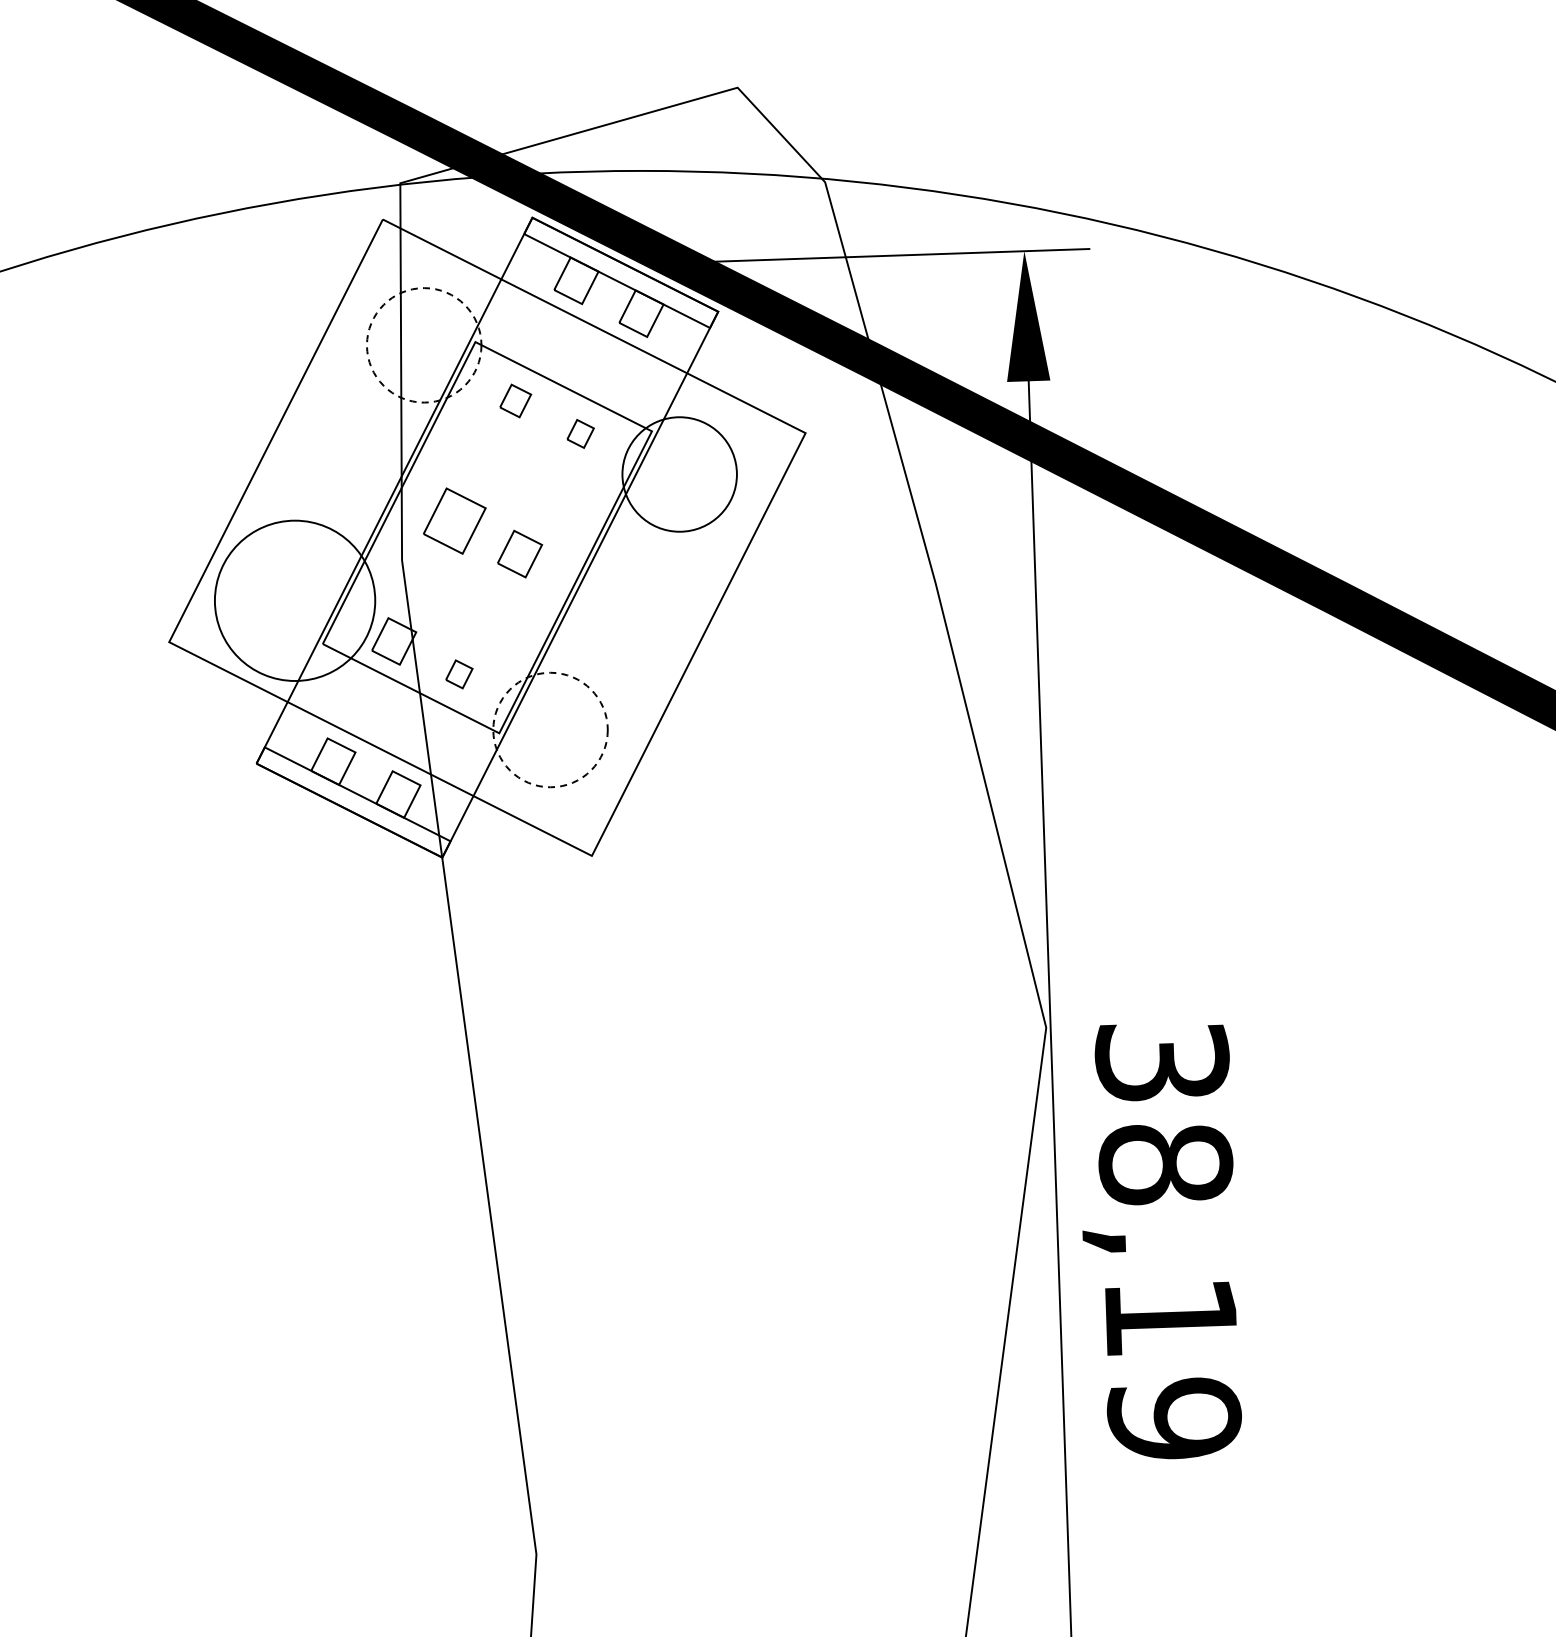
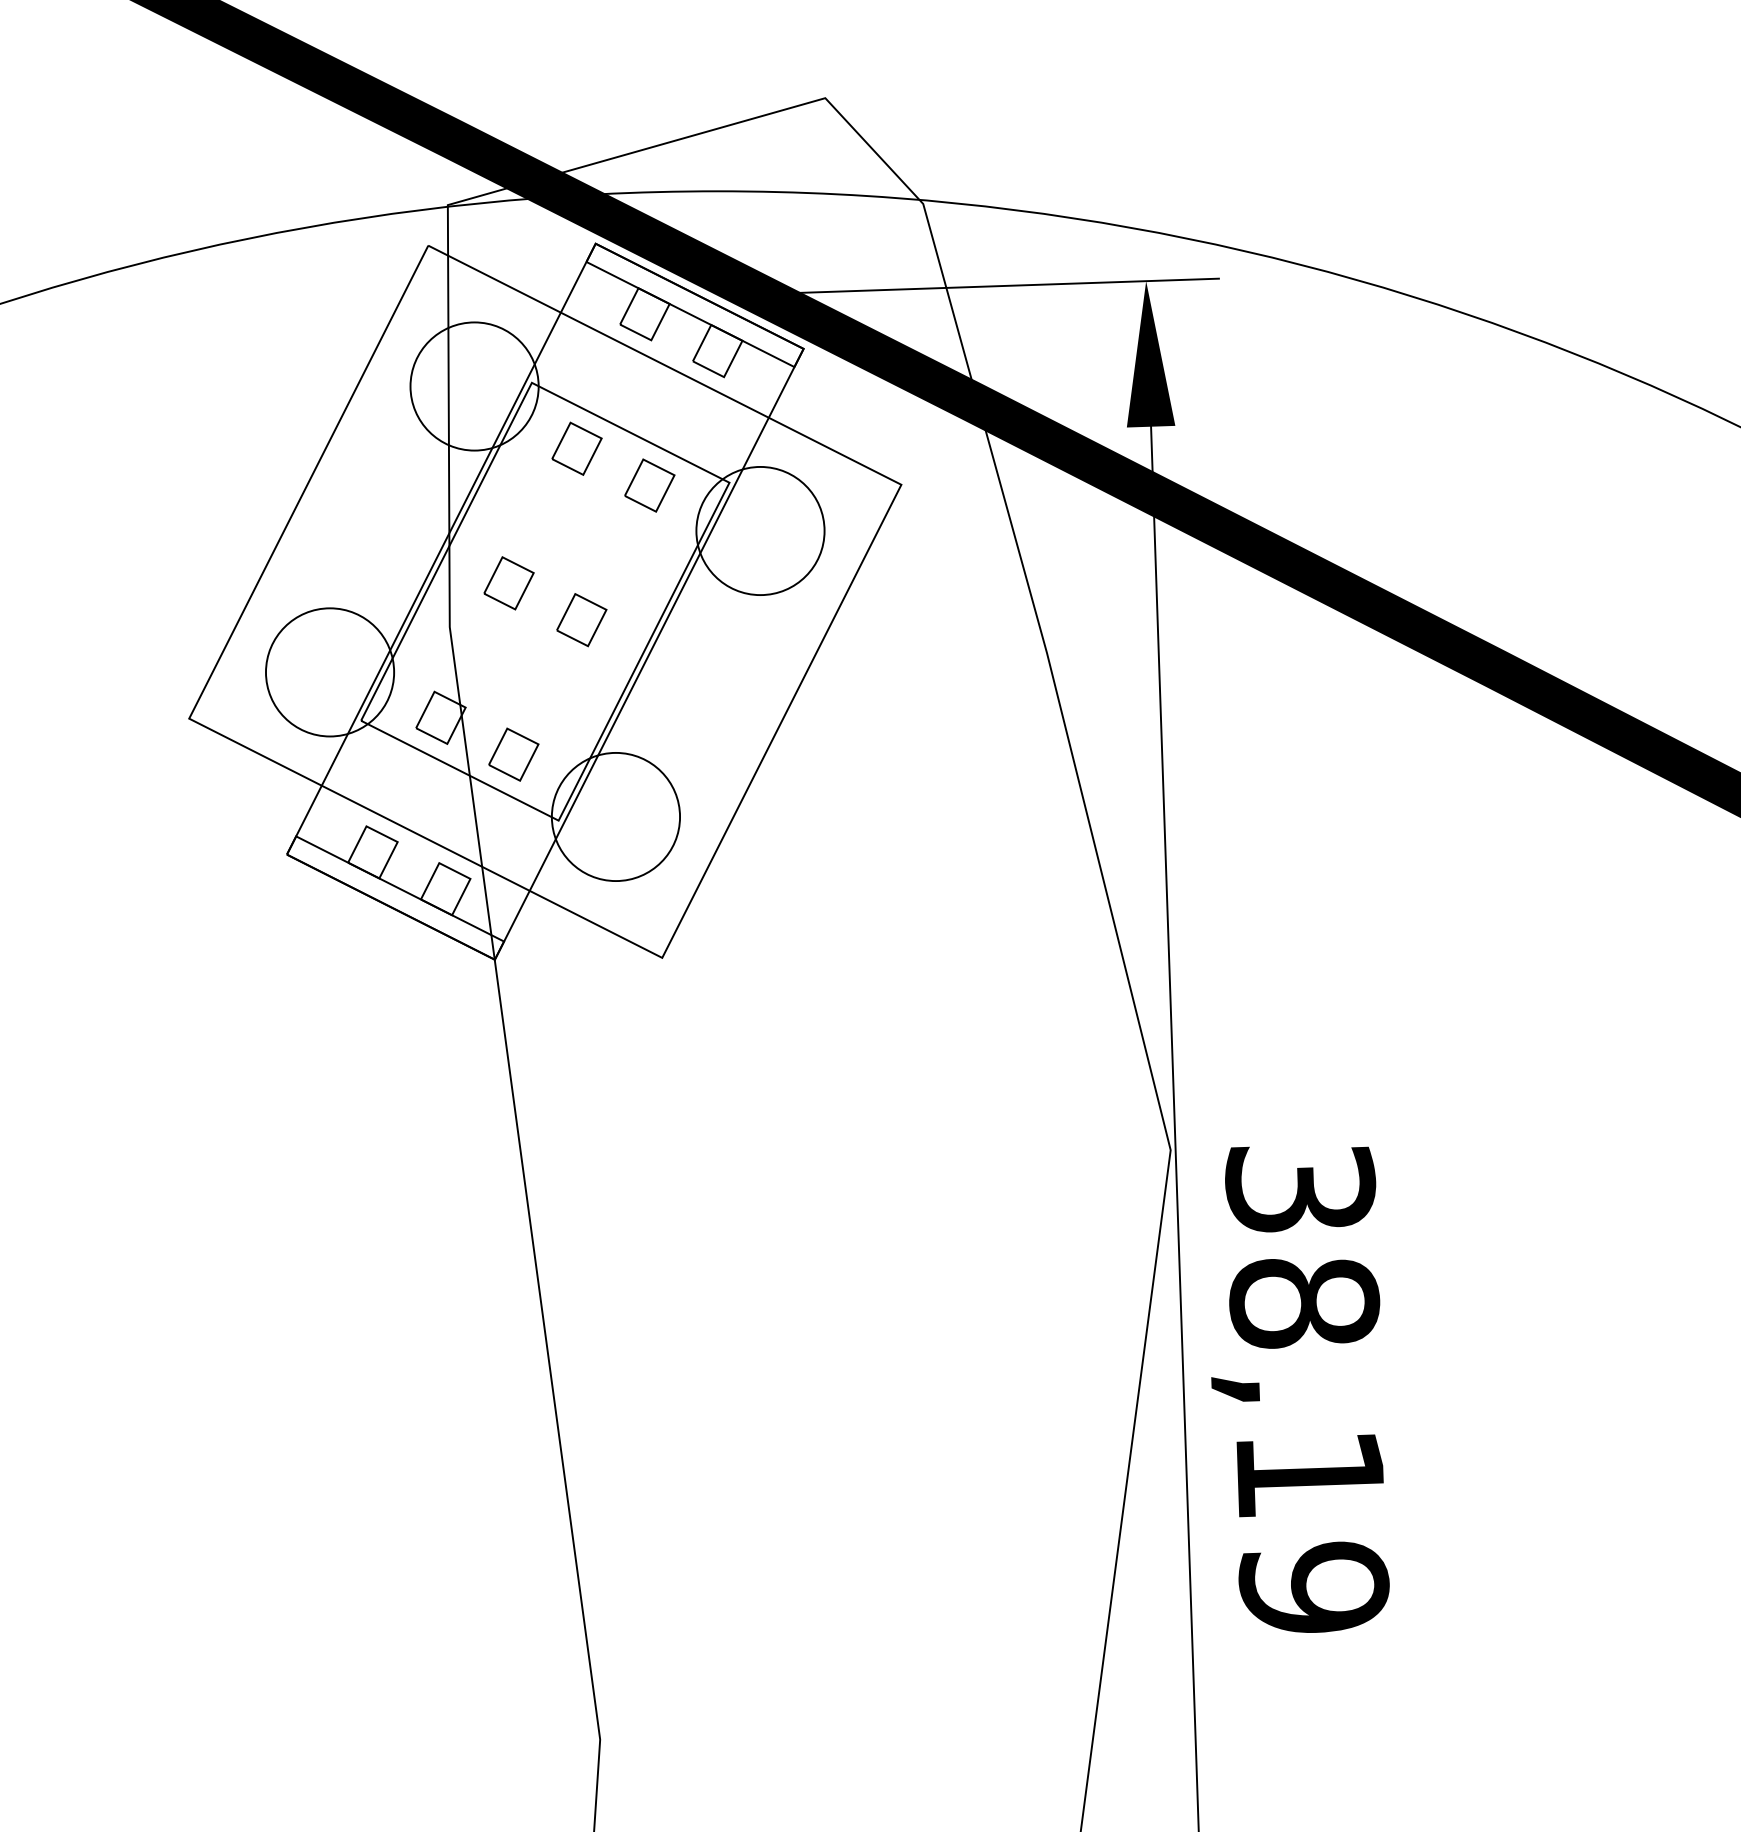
circle: (423, 345) -> (473, 386), dashed -> solid
part: (515, 400) -> (576, 448), size x1.43
part: (580, 433) -> (649, 485), size x1.67
part: (455, 521) -> (509, 583), size x0.71
circle: (294, 600) -> (329, 672), size x0.71
part: (459, 674) -> (514, 754), size x1.67
circle: (550, 729) -> (615, 816), dashed -> solid

